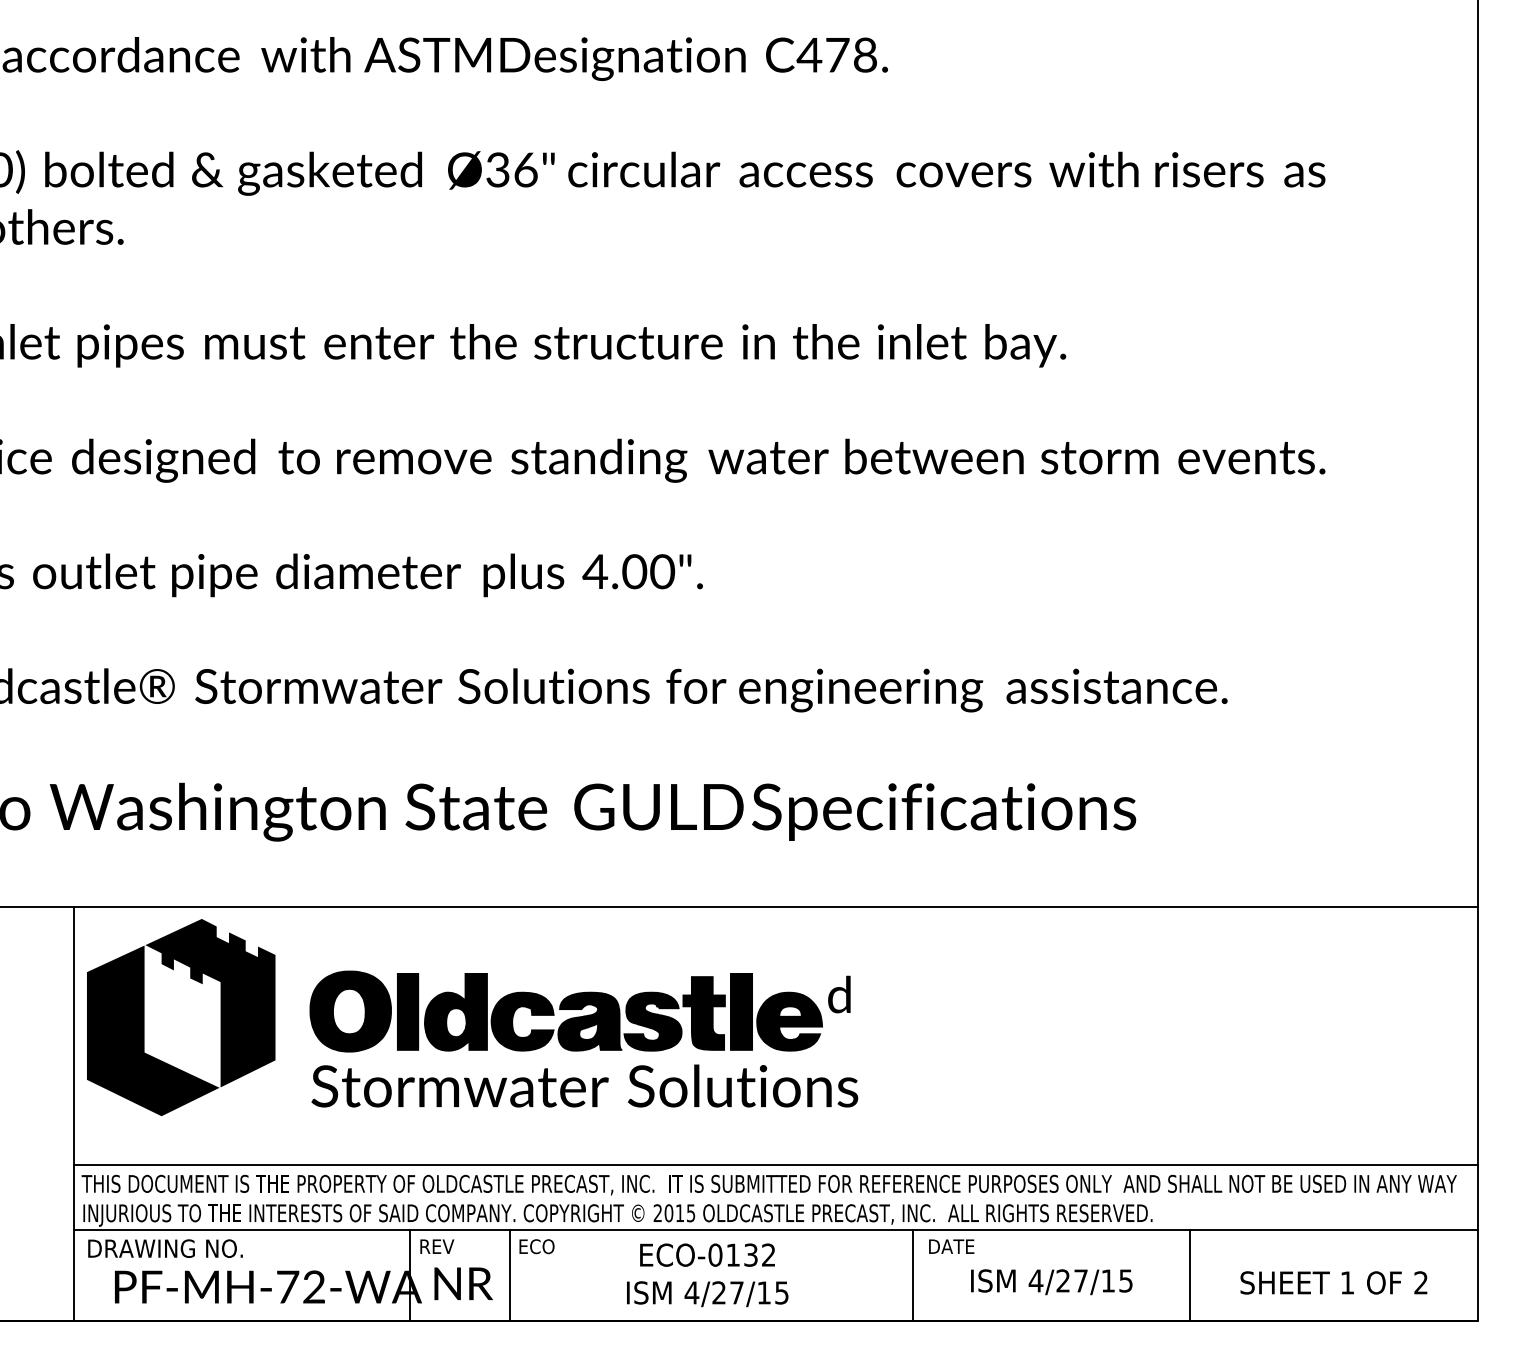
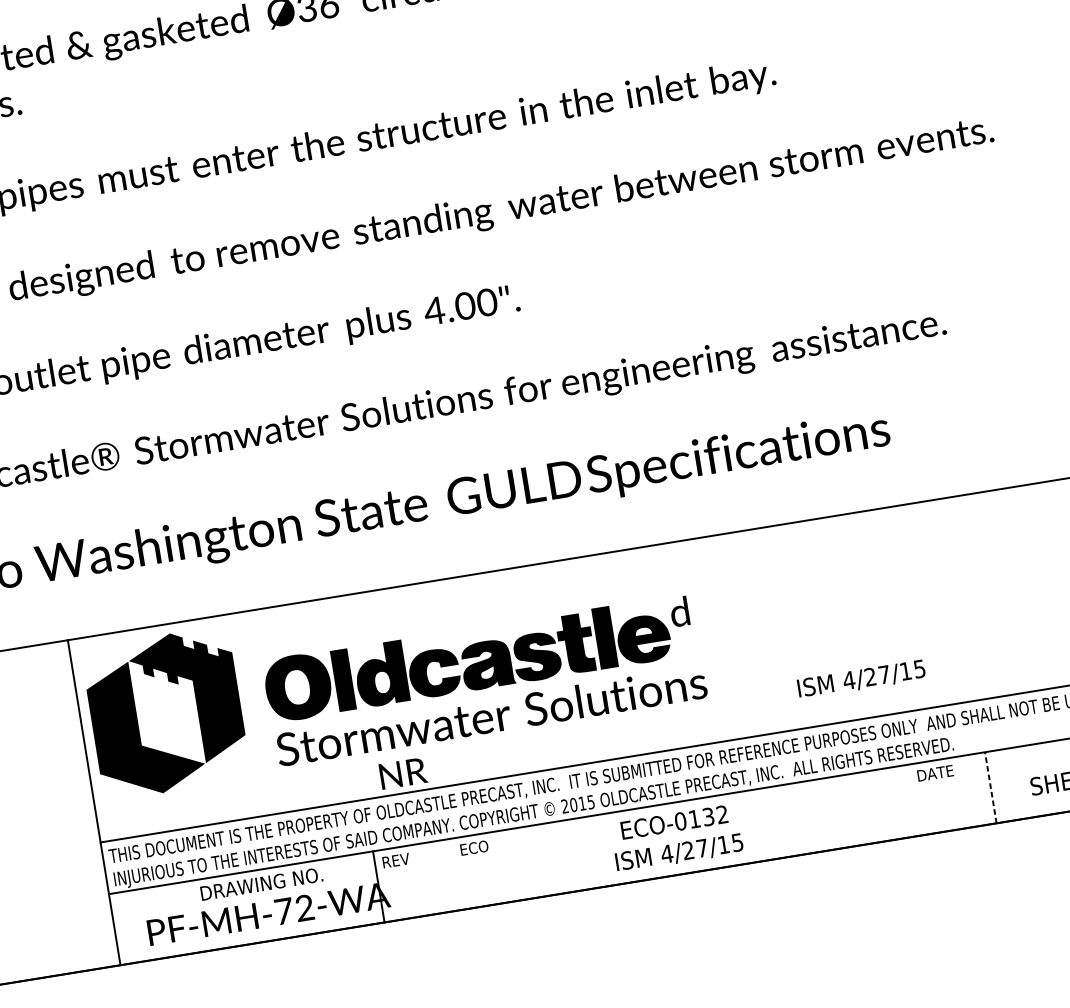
text: (951, 1246) -> (935, 773), moved
text: (165, 1248) -> (261, 883), moved
line: (509, 1275) -> (456, 874), removed
text: (707, 1275) -> (677, 838), moved
line: (912, 1275) -> (772, 822), removed
line: (1190, 1275) -> (990, 787), solid -> dashed
text: (1051, 1282) -> (861, 679), moved
text: (463, 1283) -> (403, 773), moved

